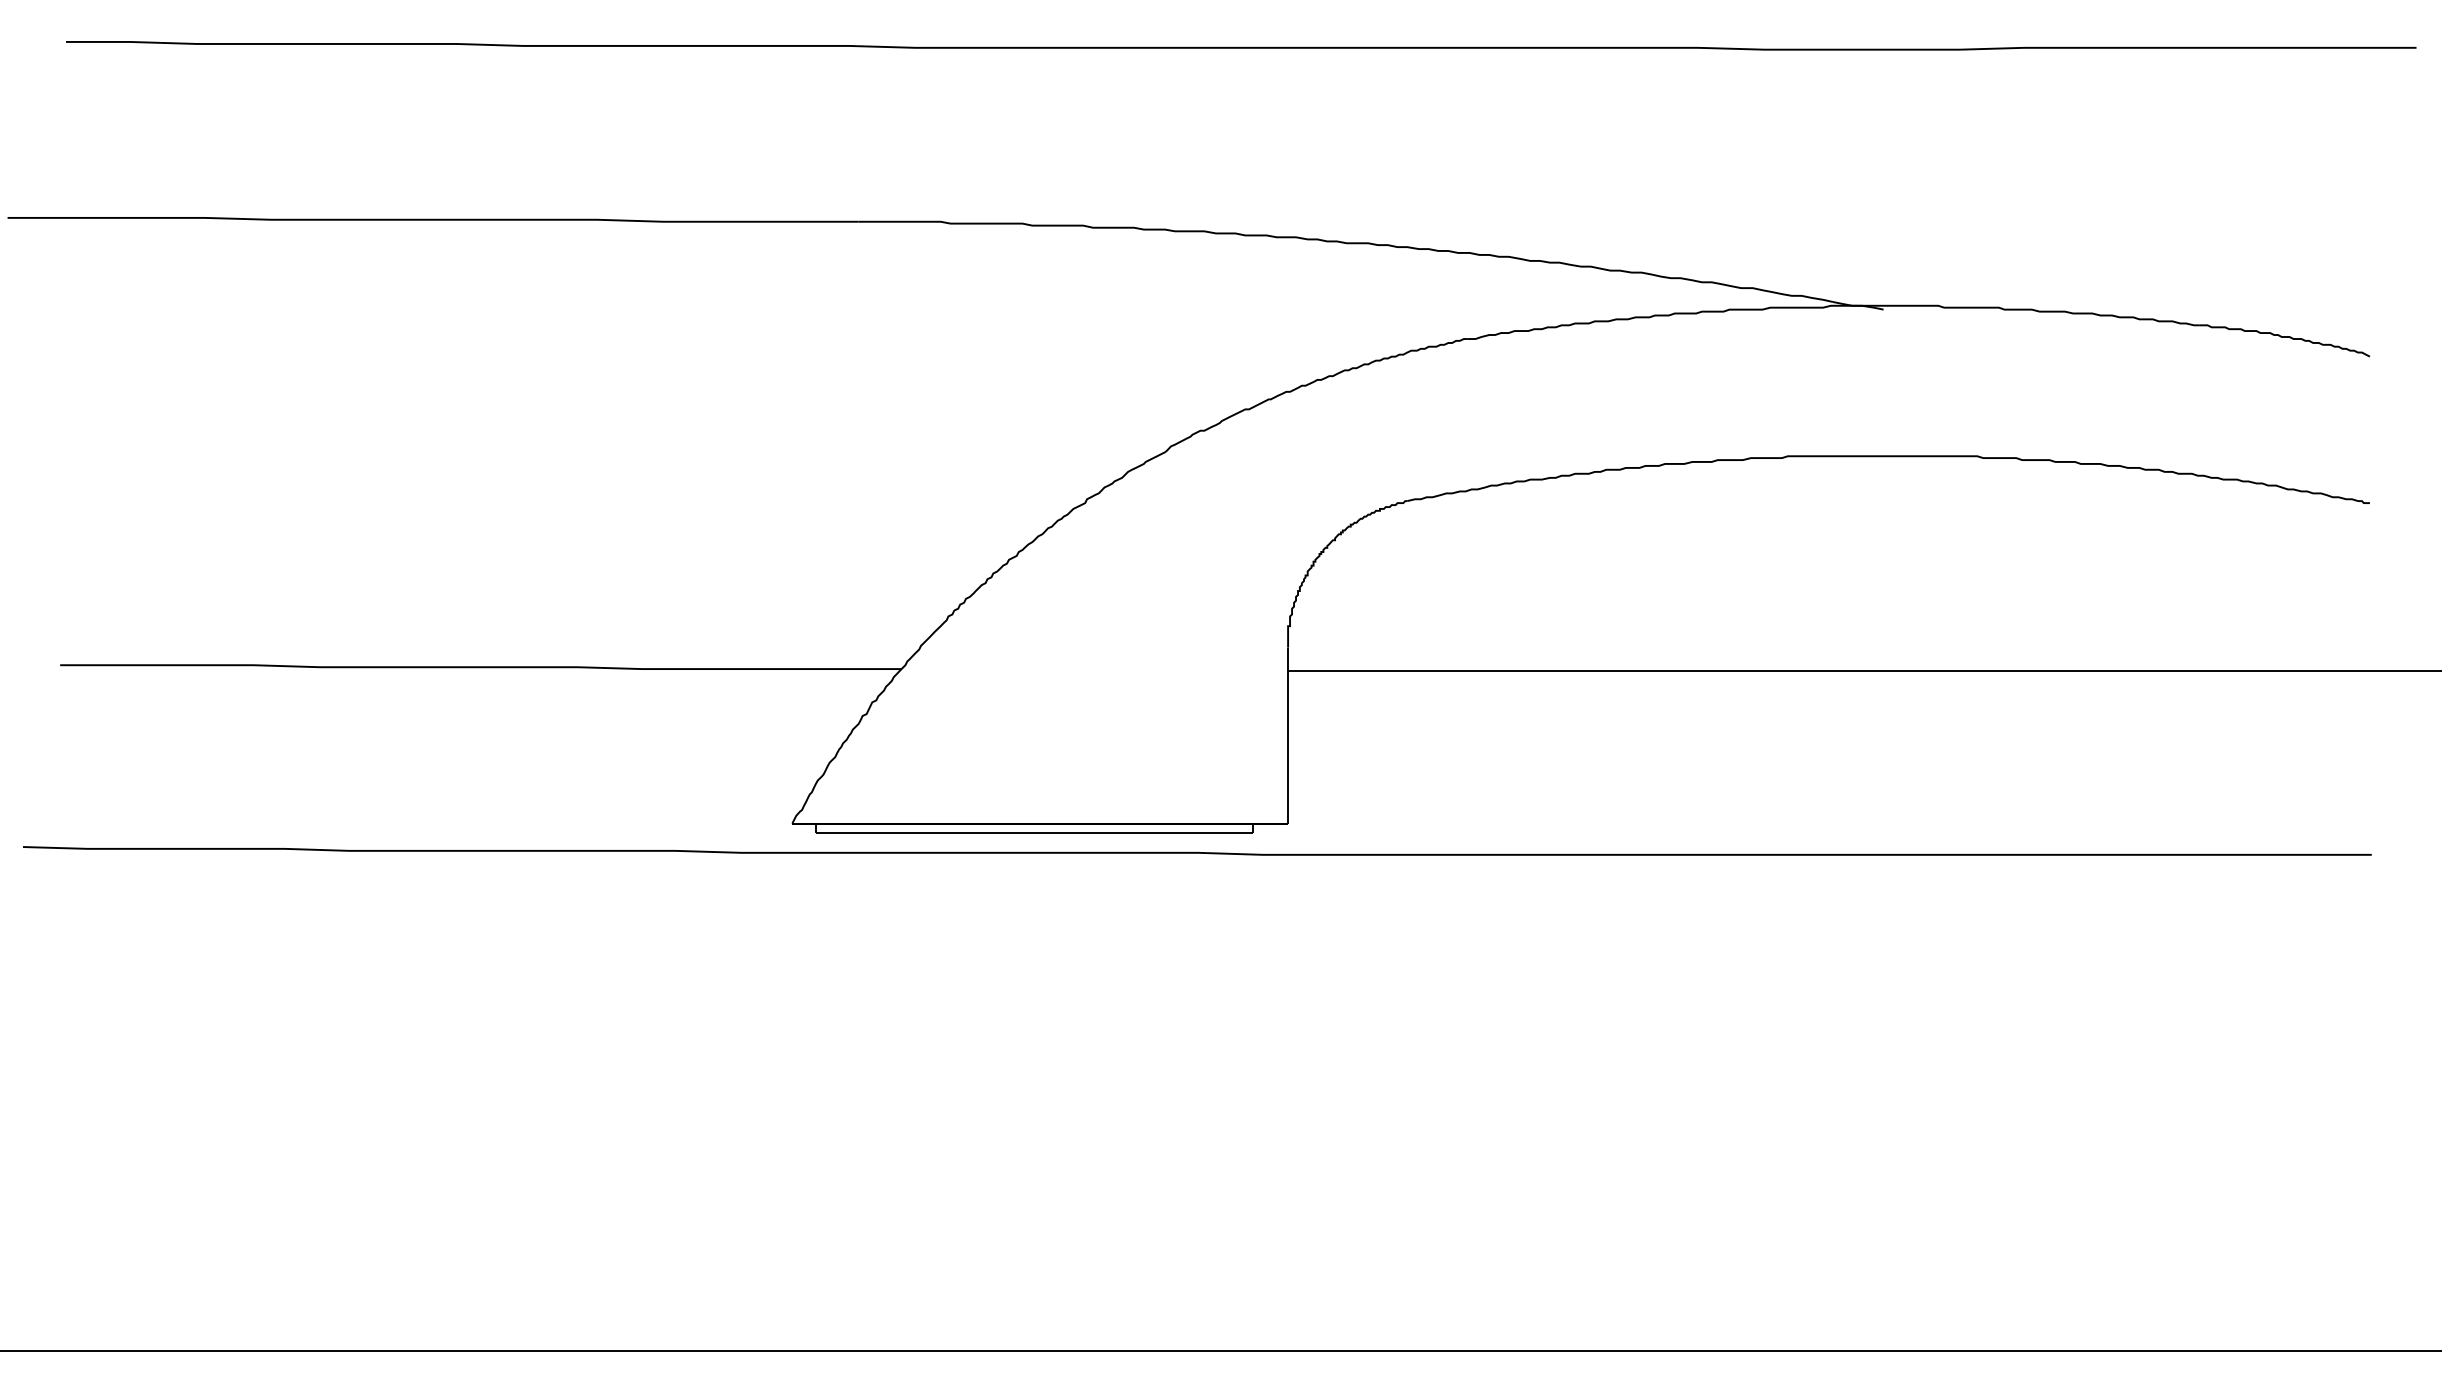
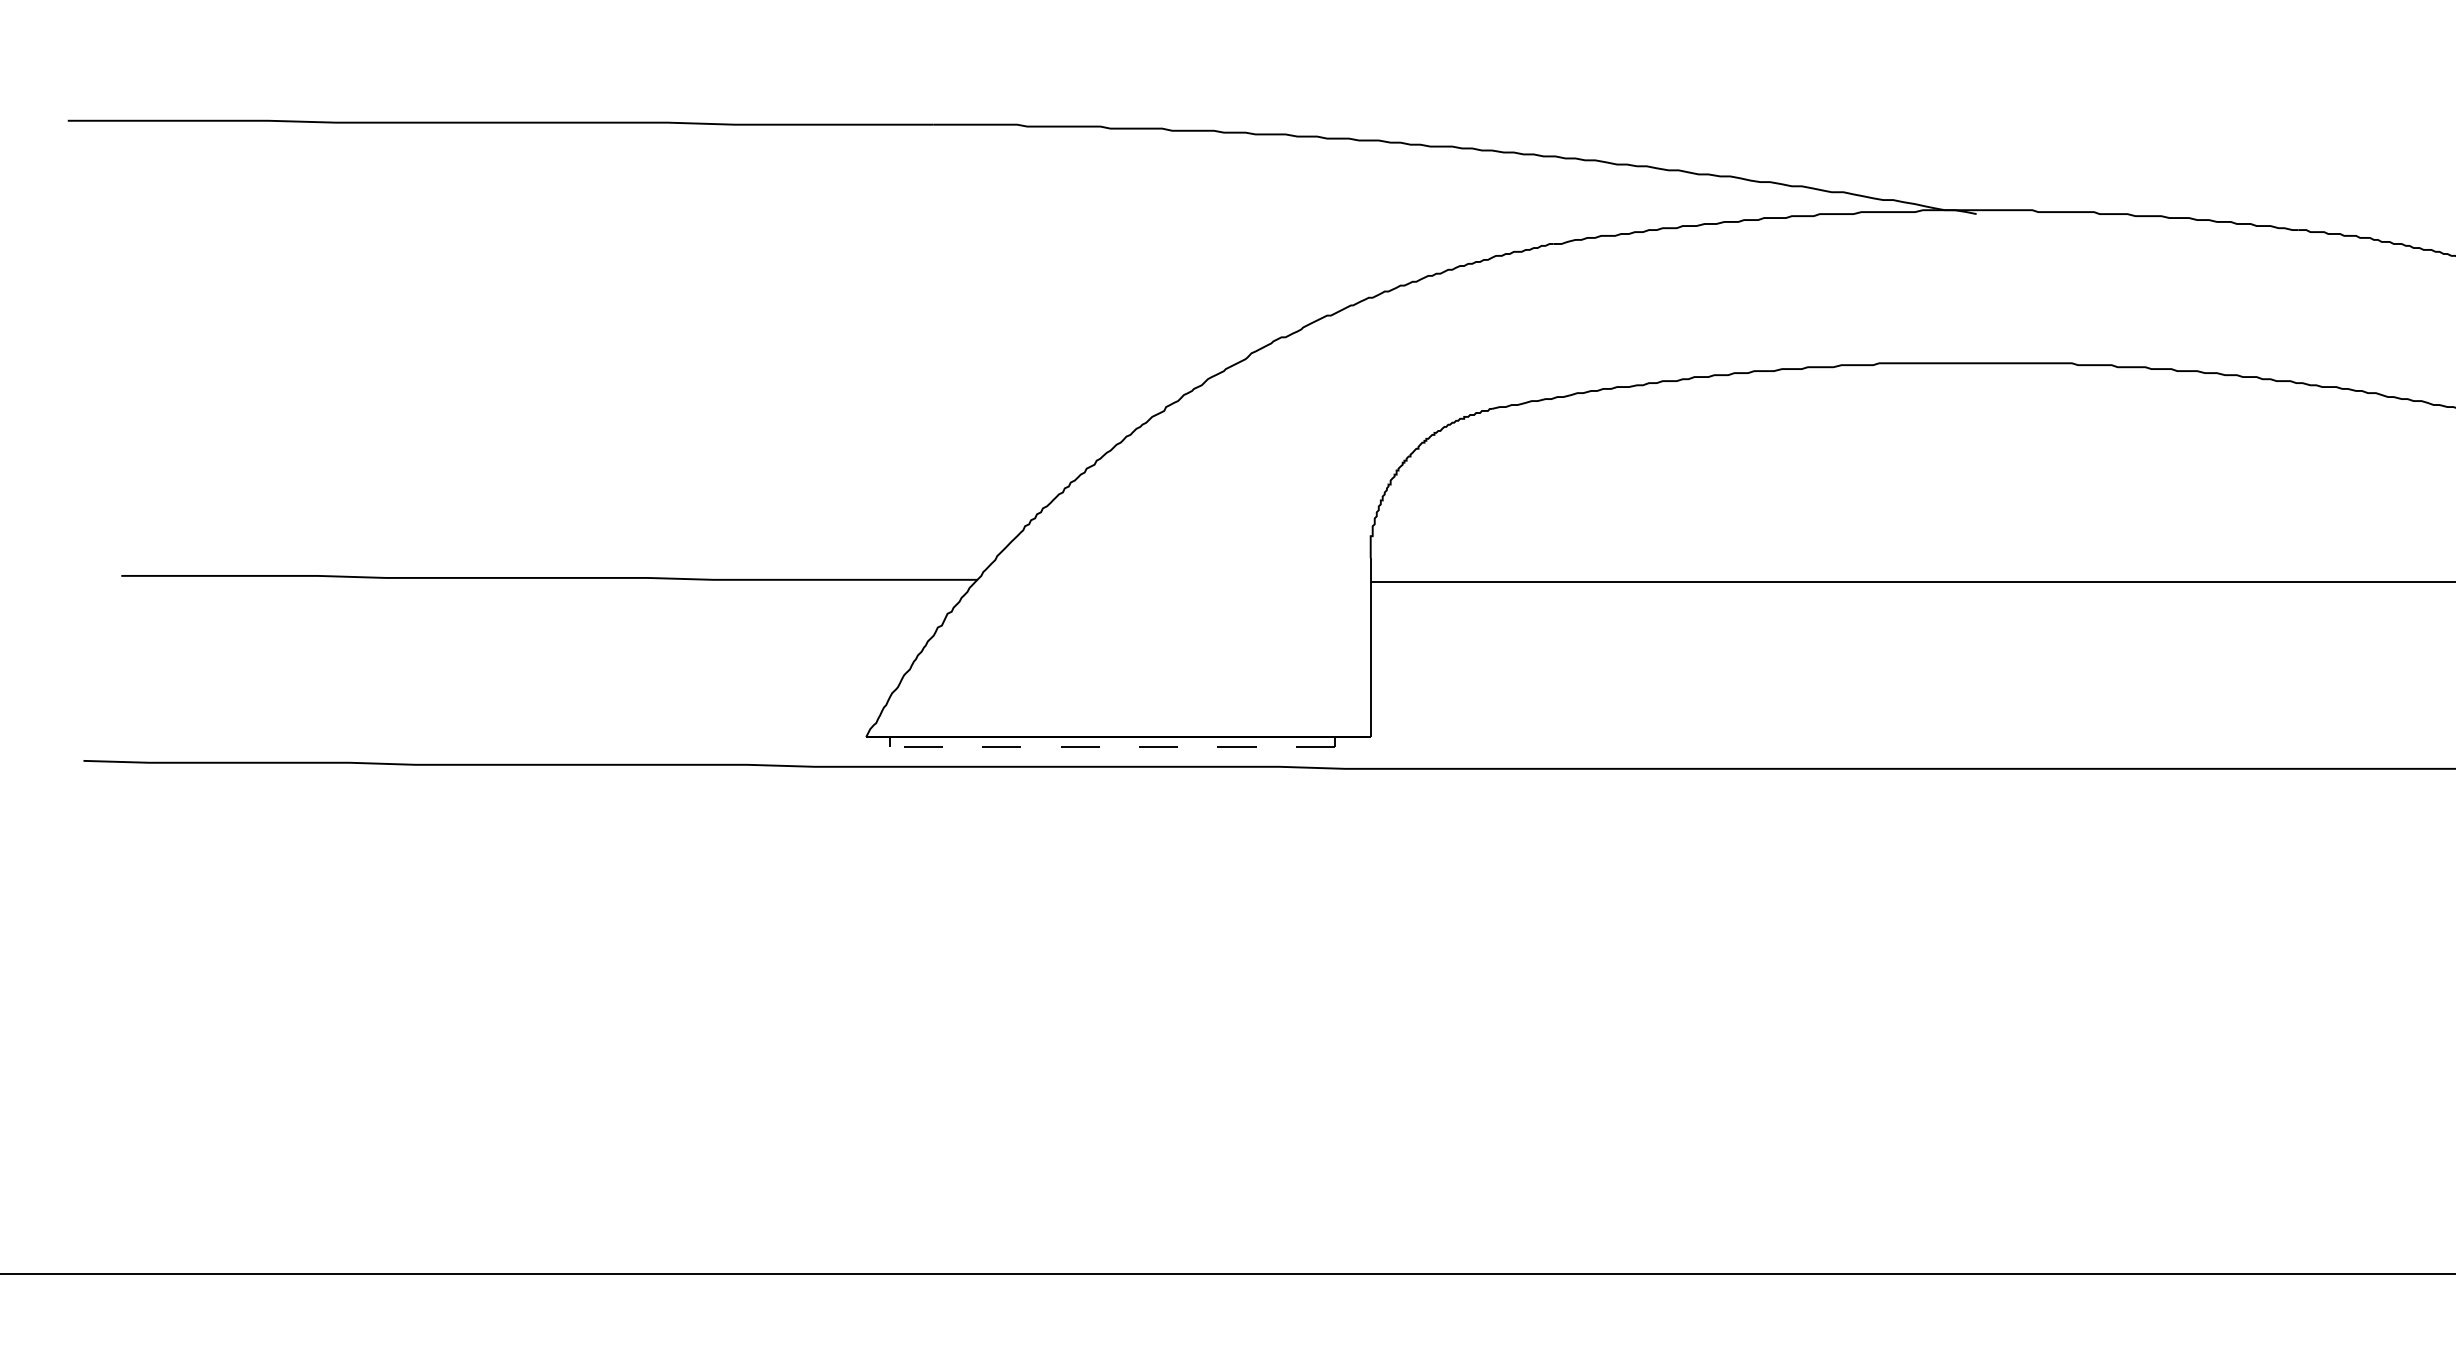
line: (1034, 833) -> (1112, 747), solid -> dashed

